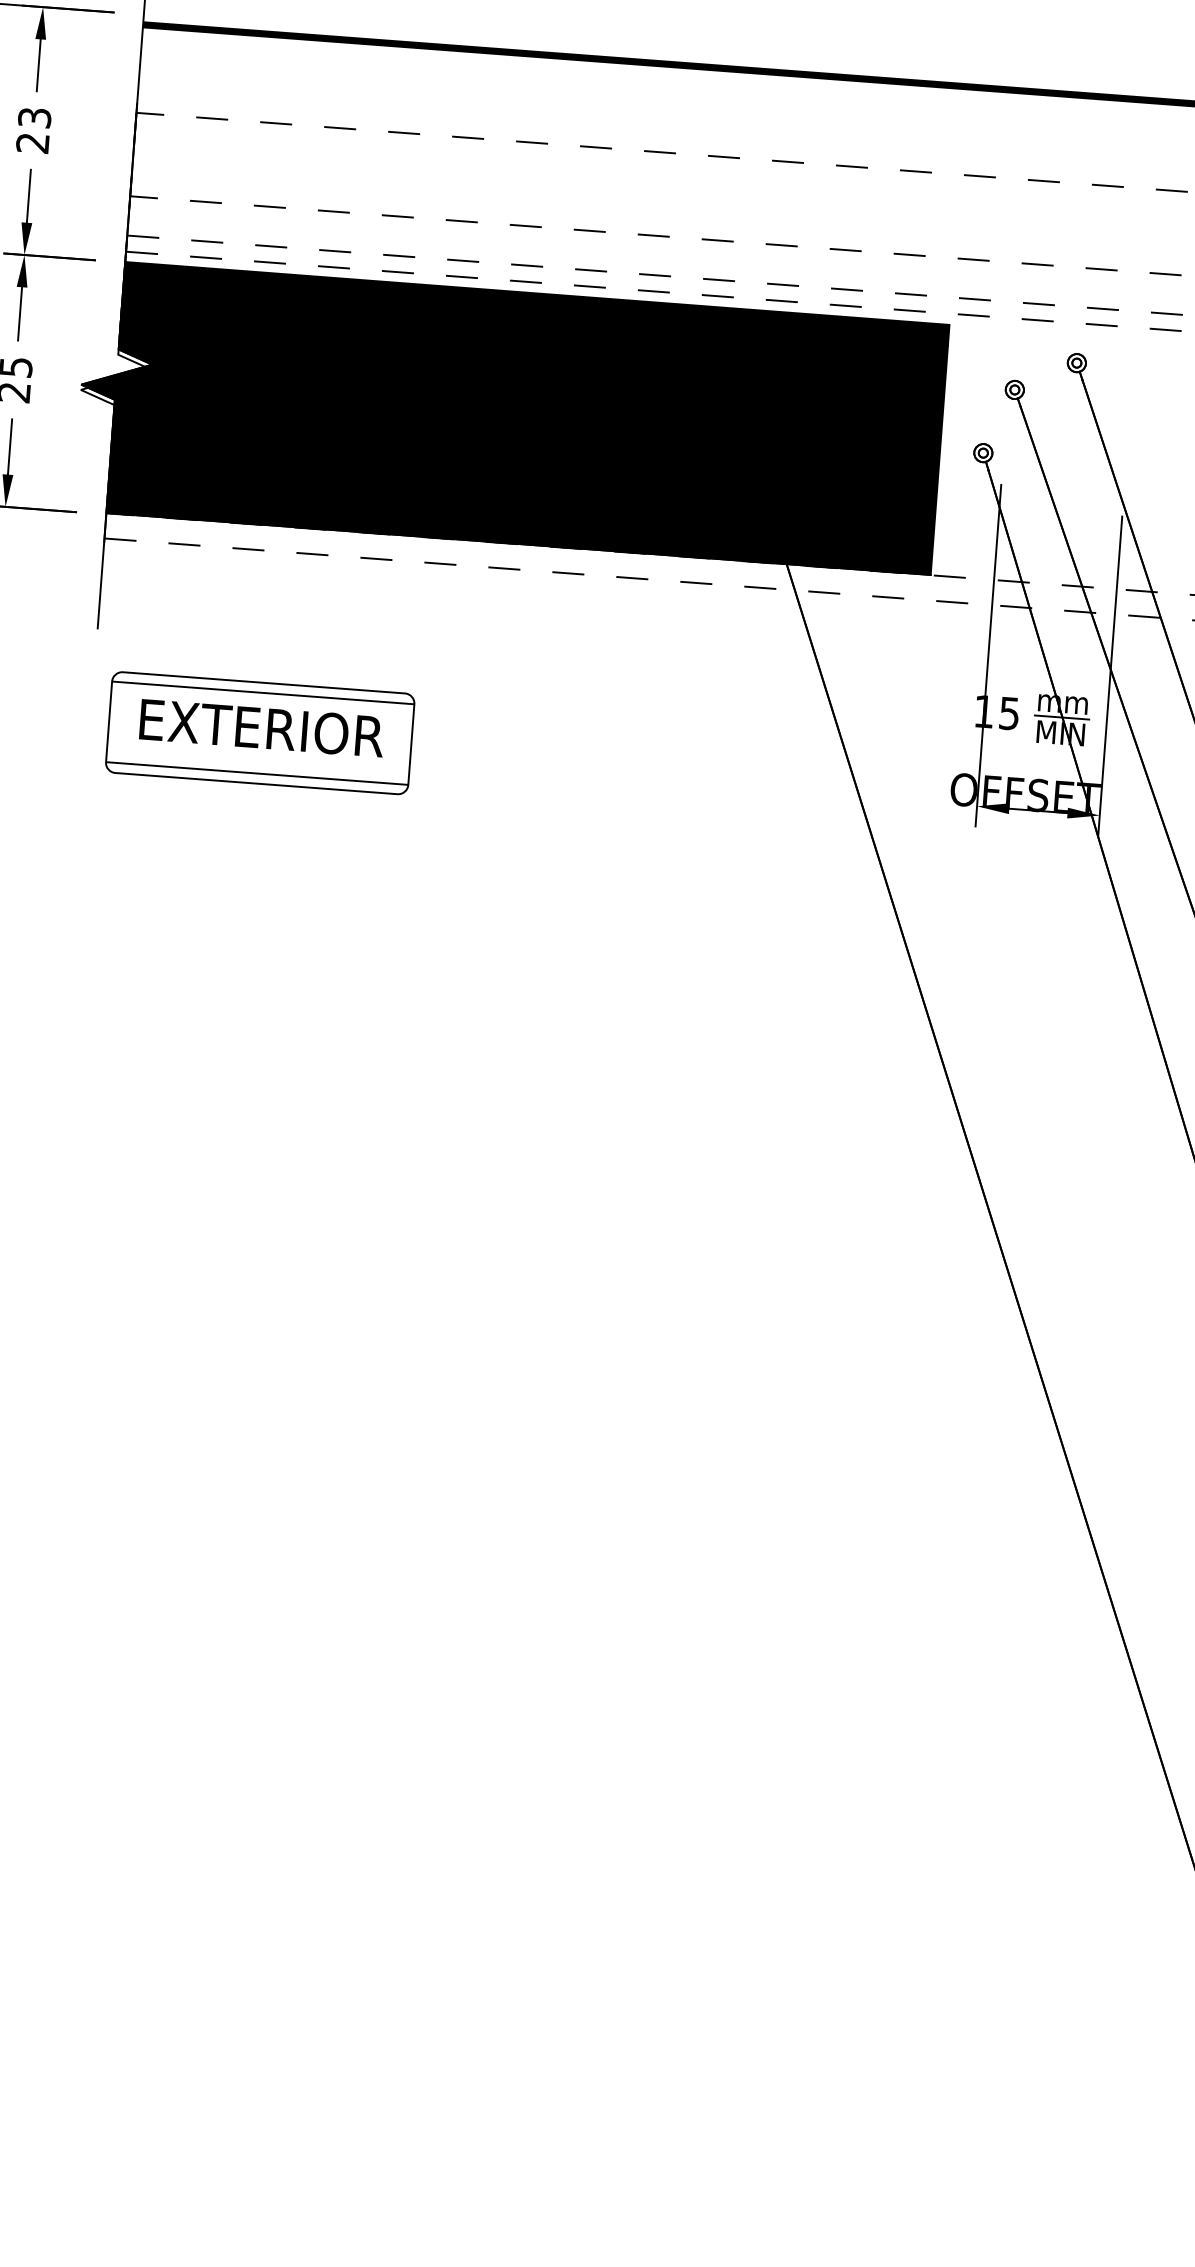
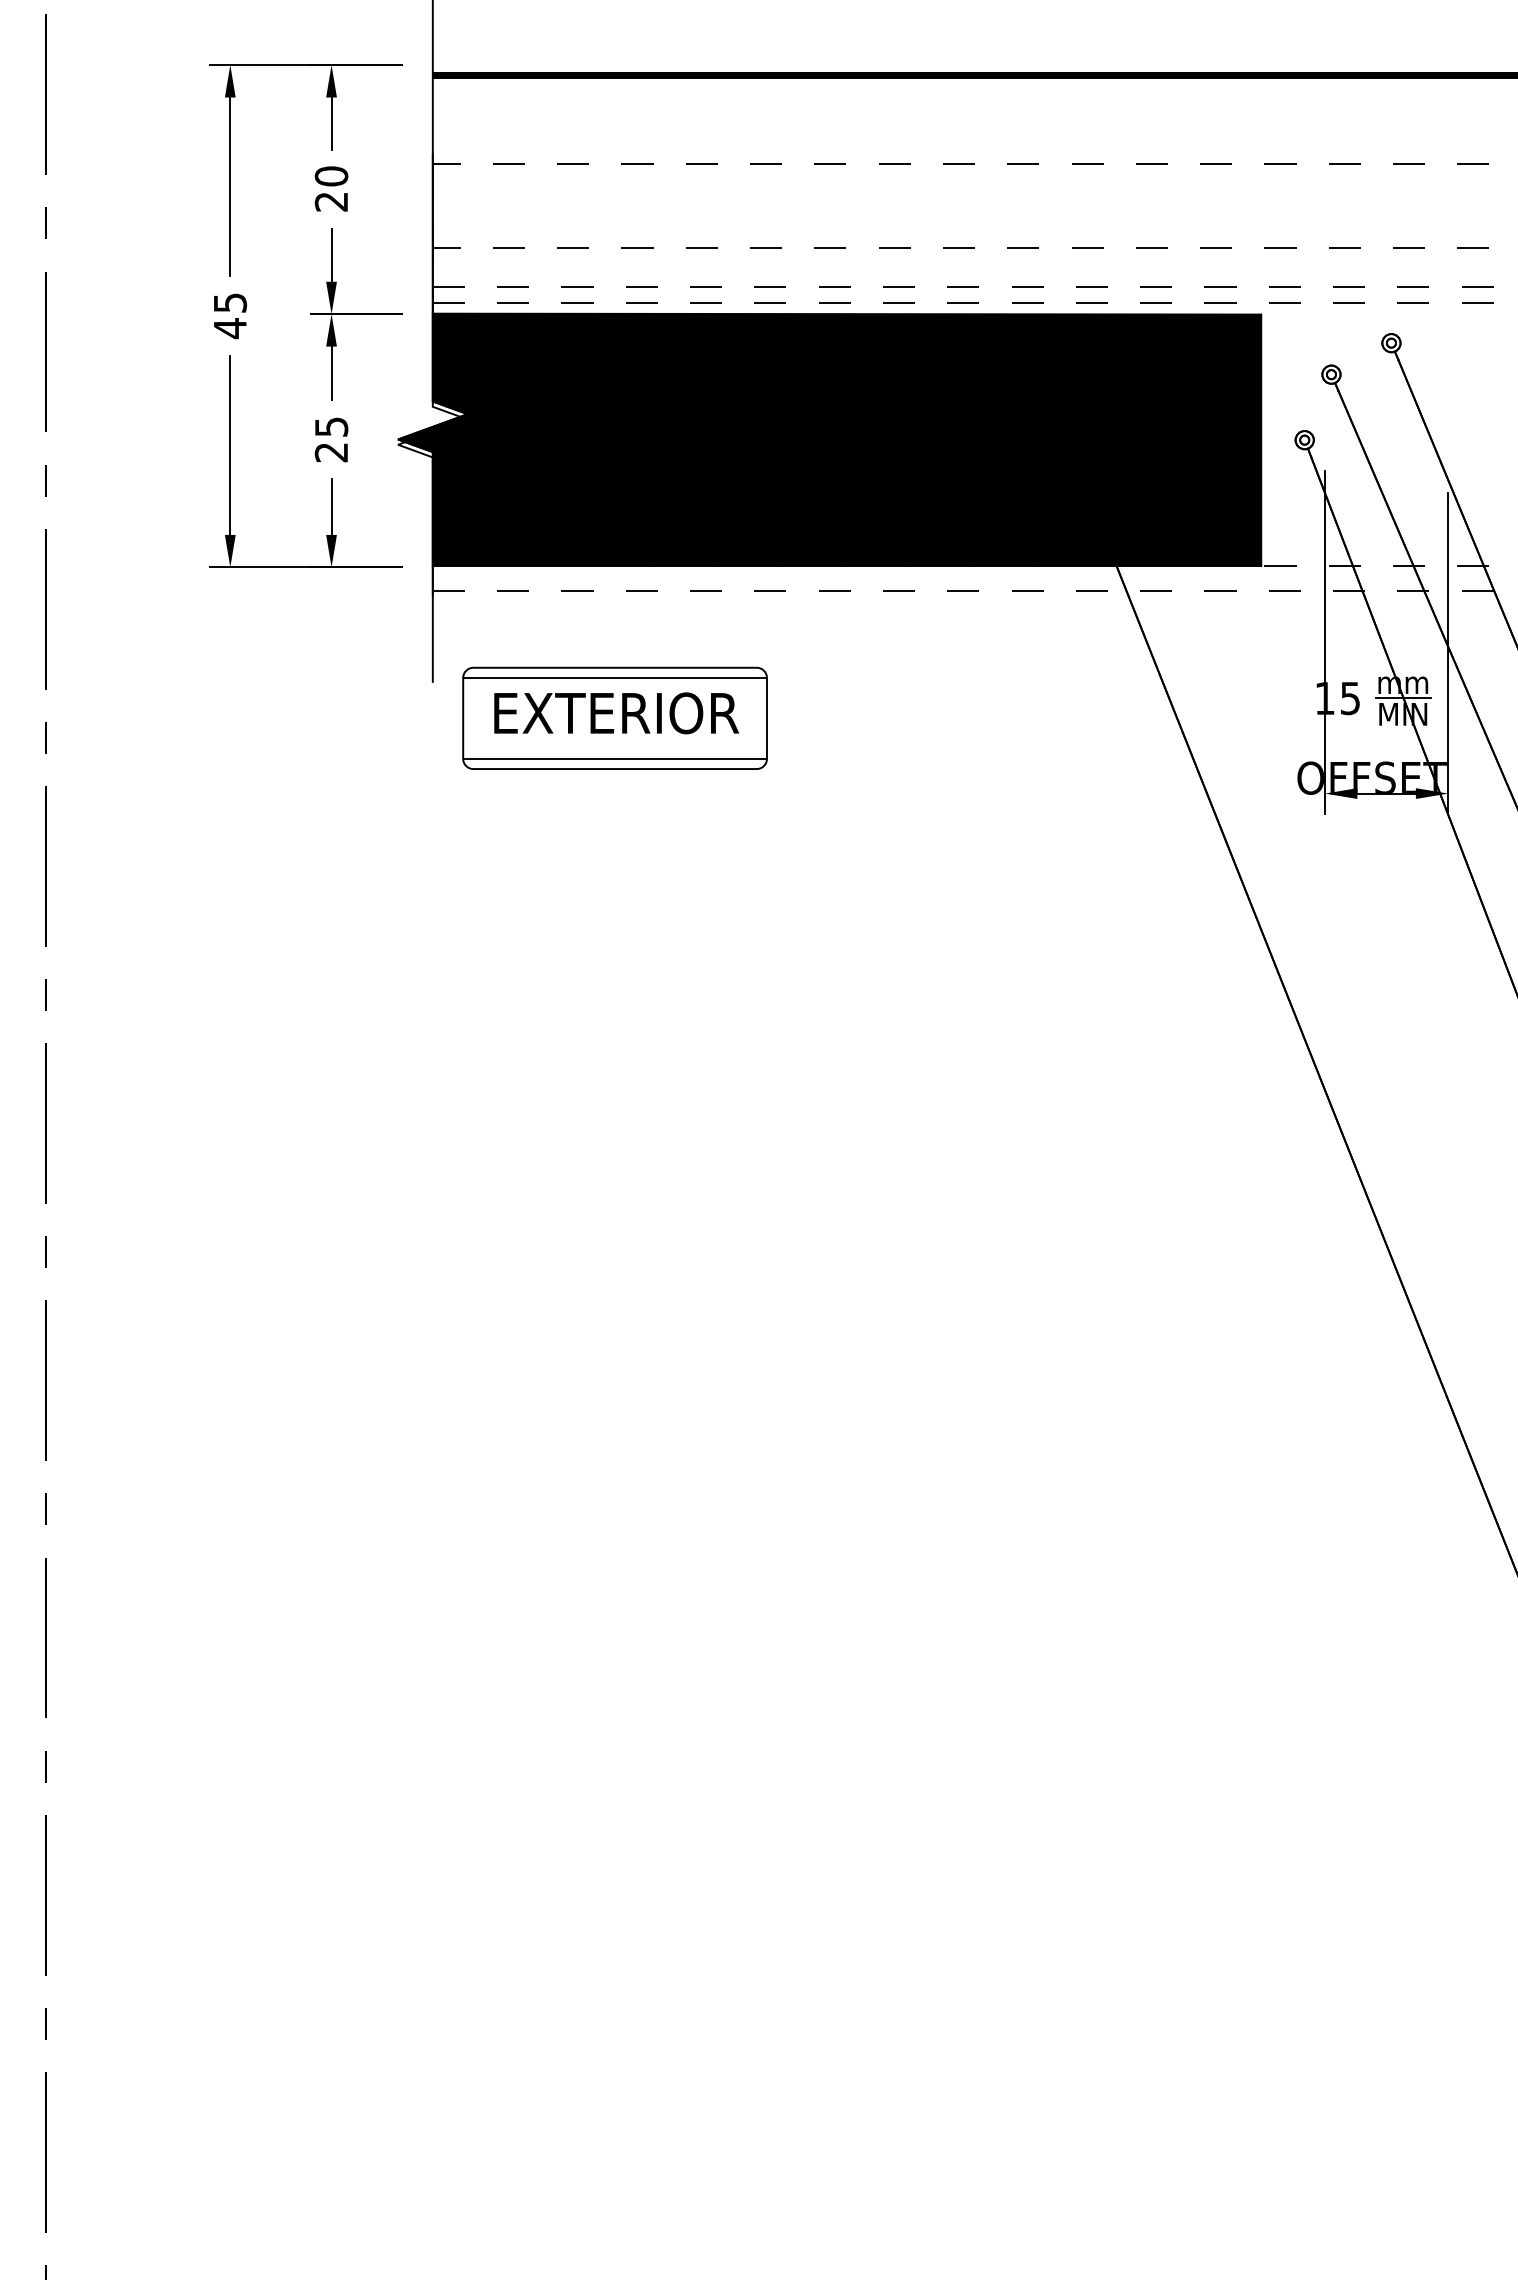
text: (34, 117) -> (331, 176), 23 -> 20
part: (259, 732) -> (614, 717), moved

